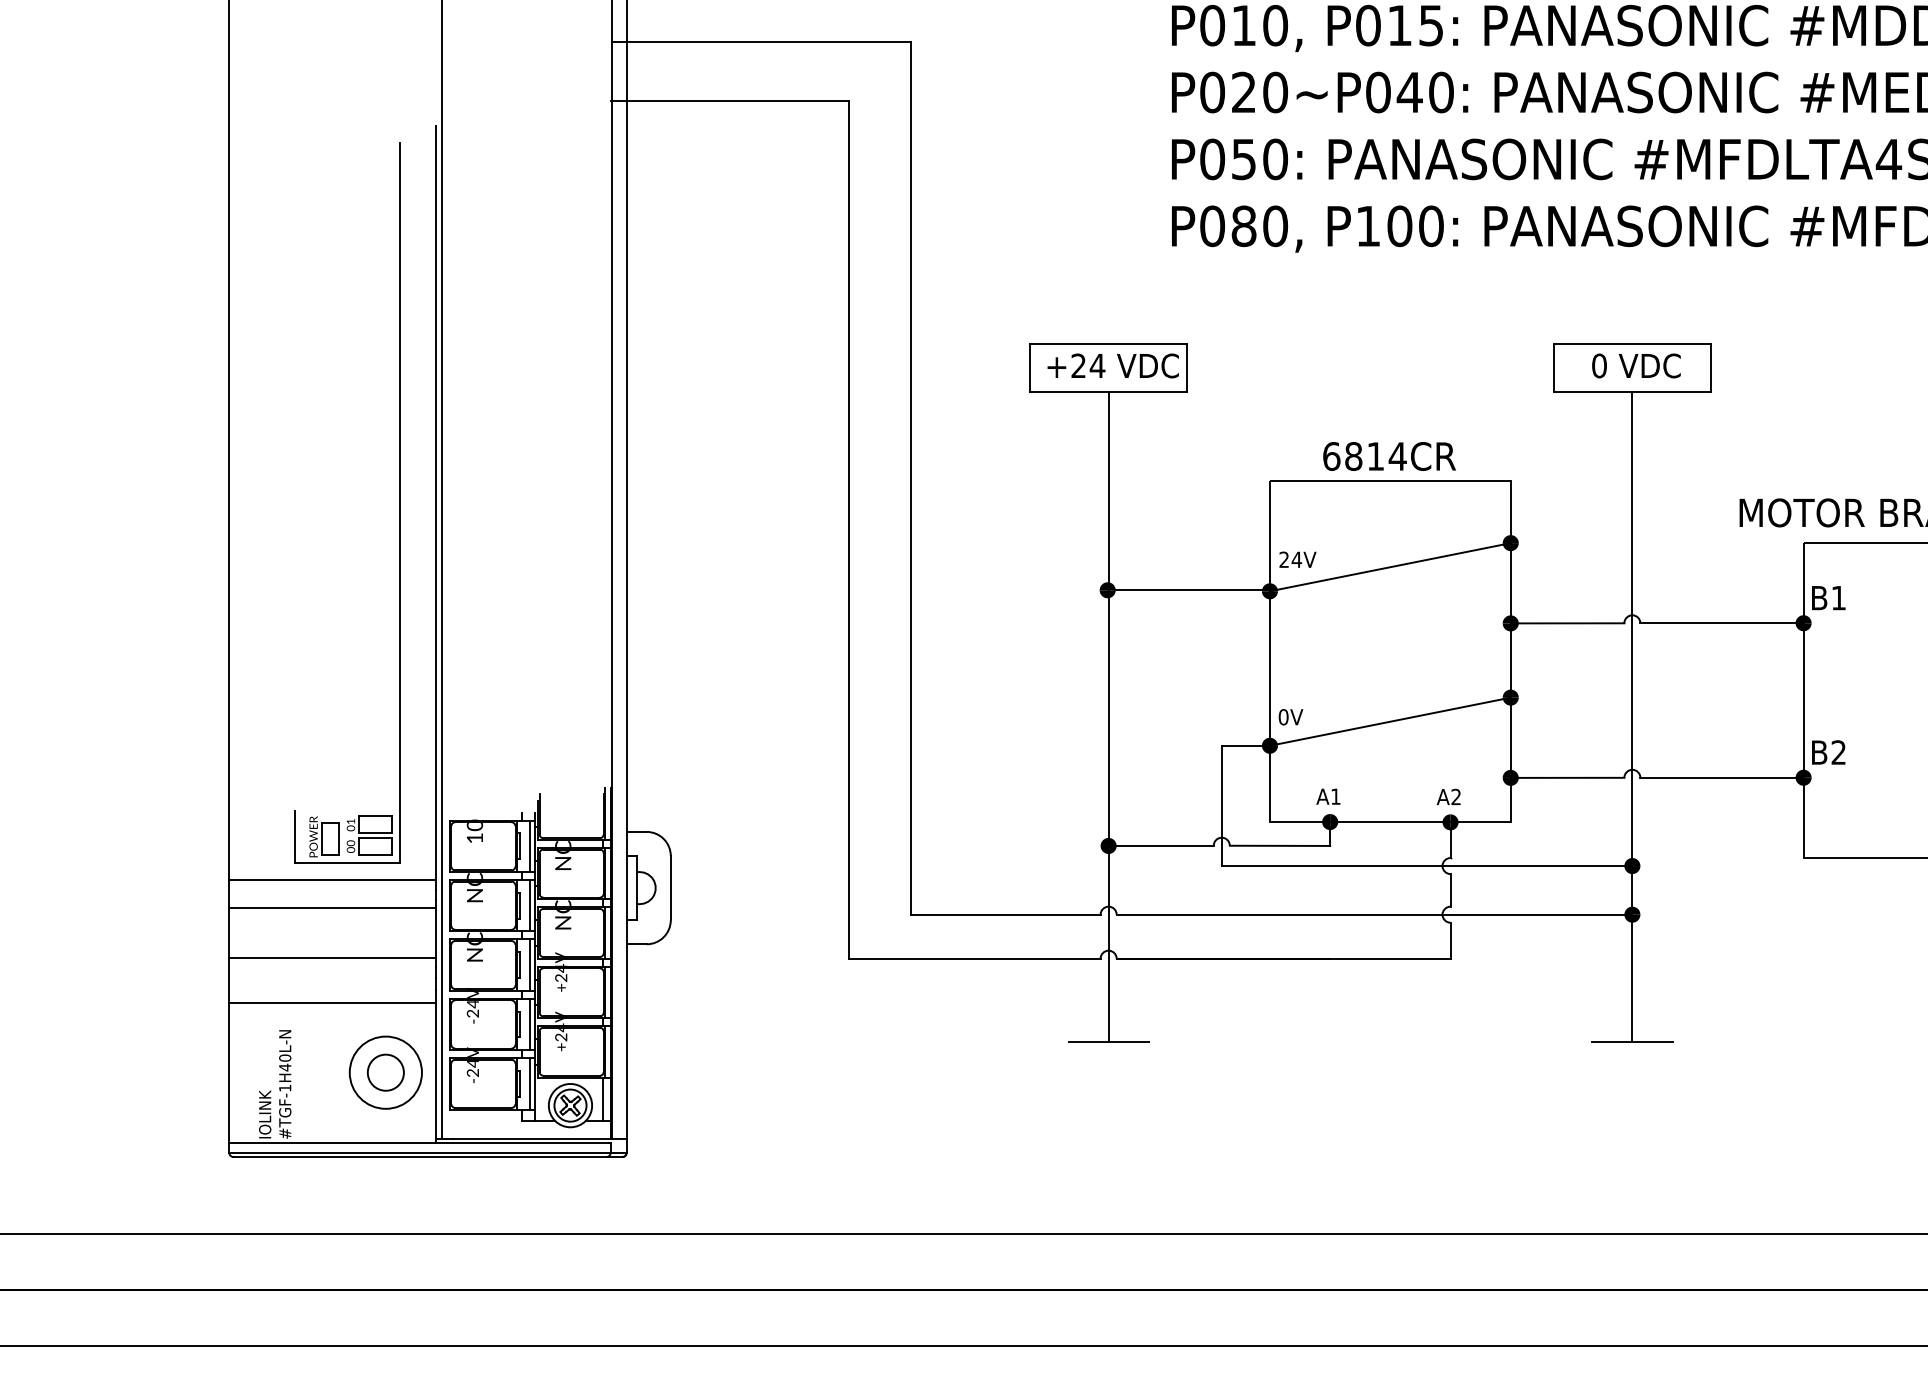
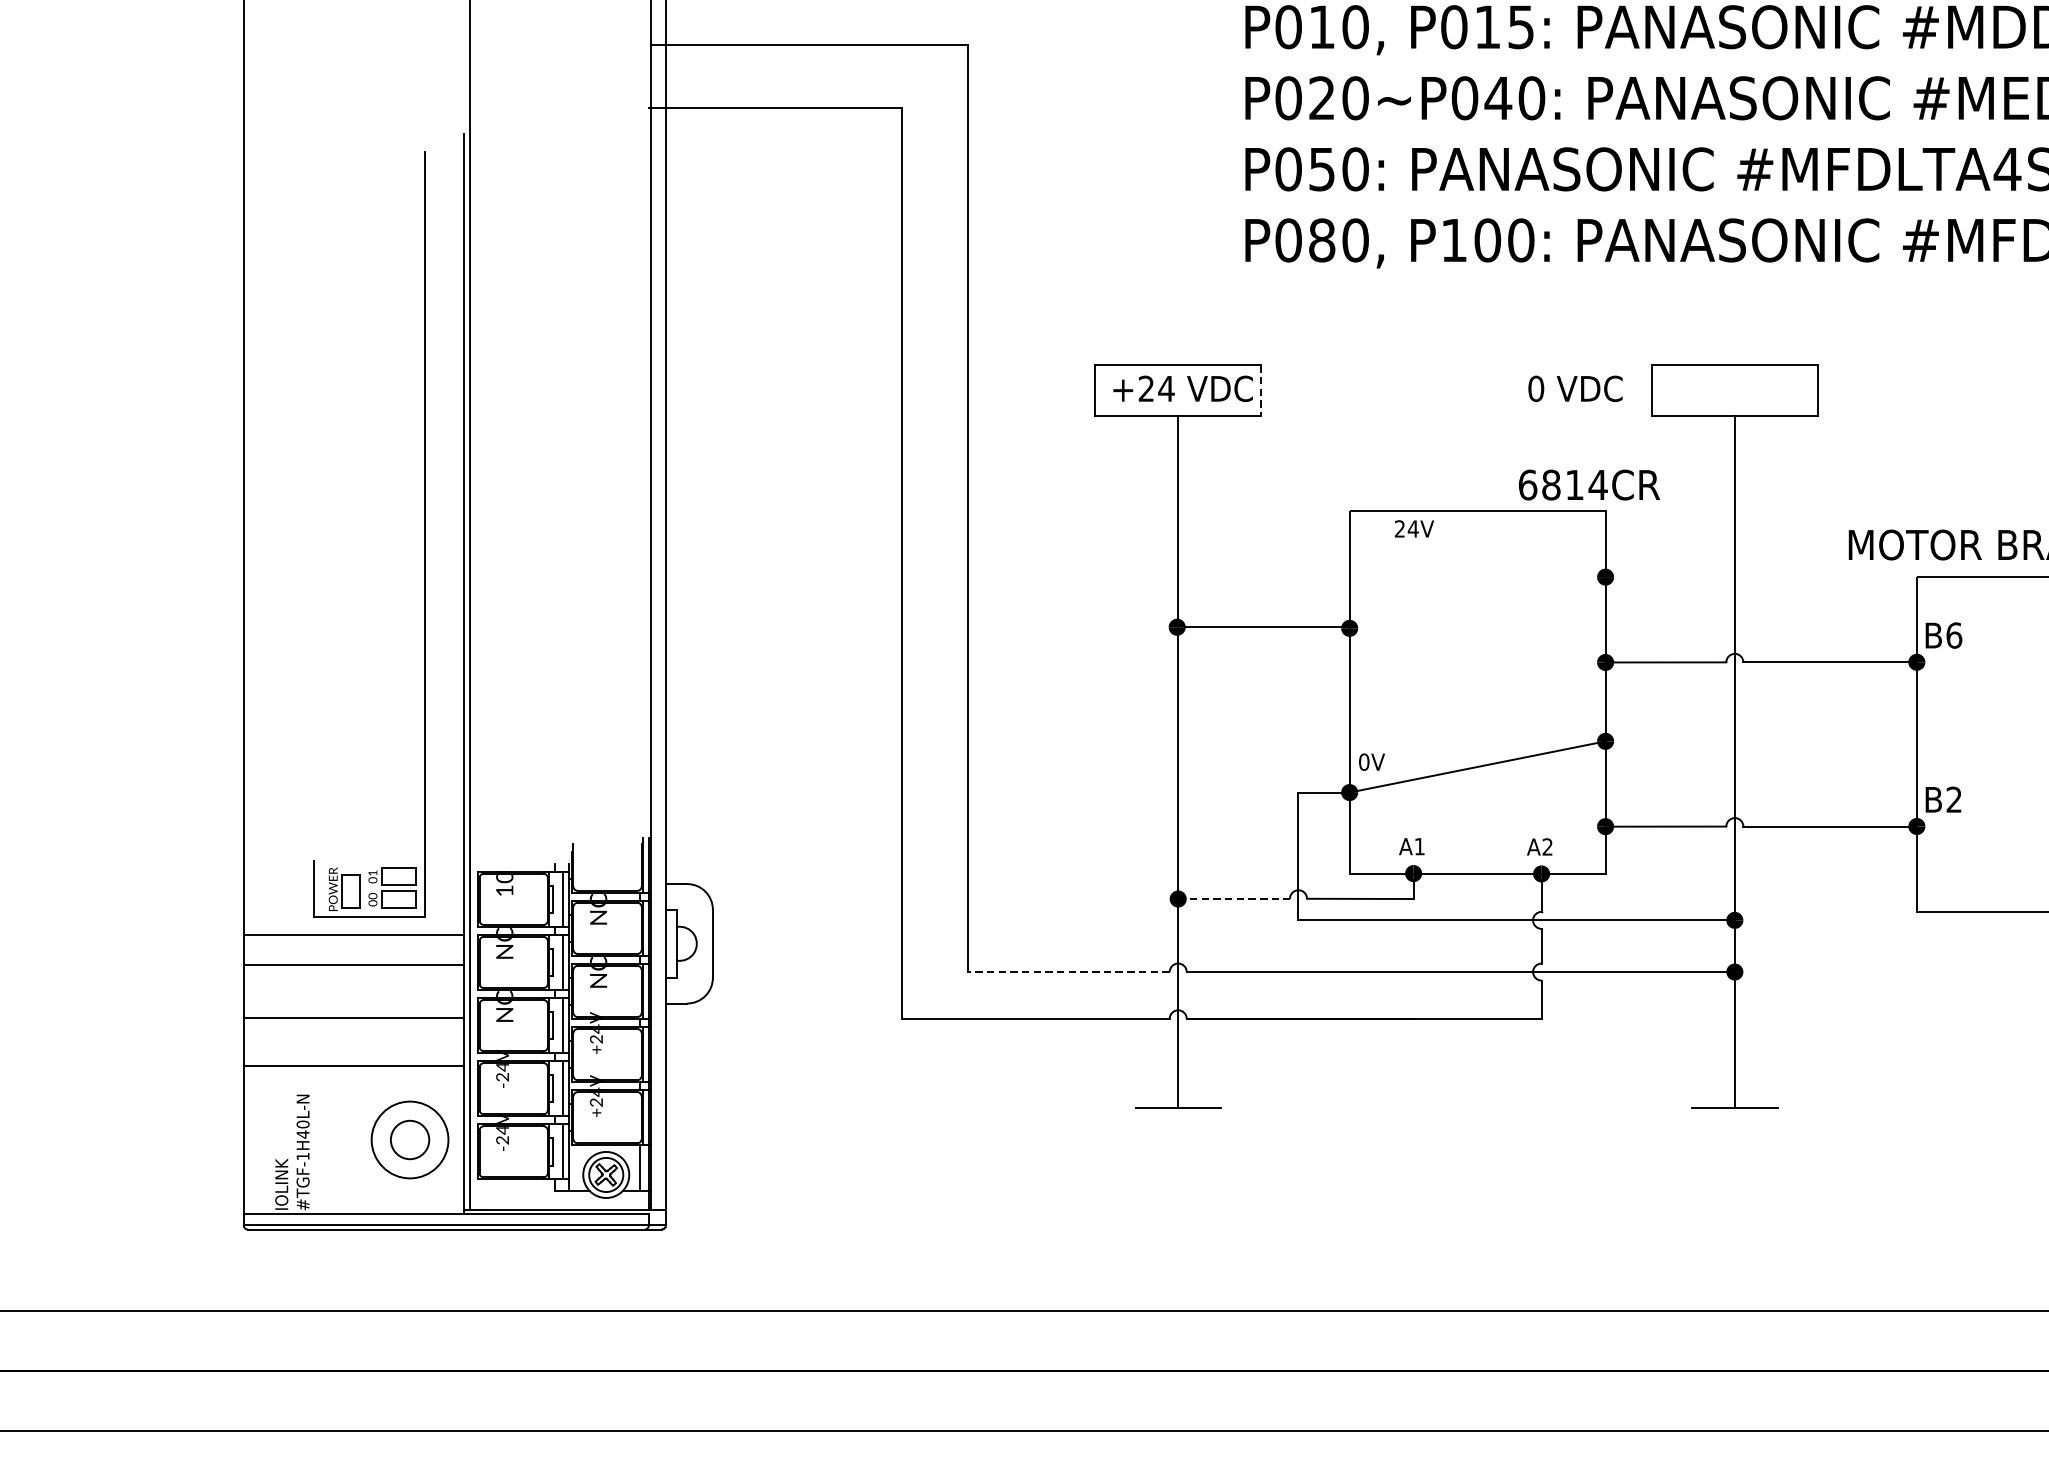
text: (1636, 365) -> (1575, 388), moved
line: (1186, 368) -> (1260, 391), solid -> dashed
text: (1389, 456) -> (1589, 485), moved
text: (1297, 559) -> (1414, 528), moved
line: (1389, 567) -> (1476, 603), removed
text: (1838, 597) -> (1953, 634), B1 -> B6
line: (1161, 845) -> (1234, 898), solid -> dashed
line: (1005, 914) -> (1068, 971), solid -> dashed

